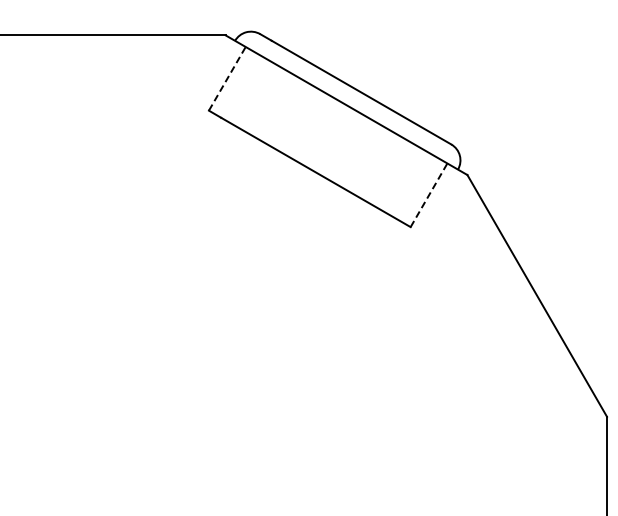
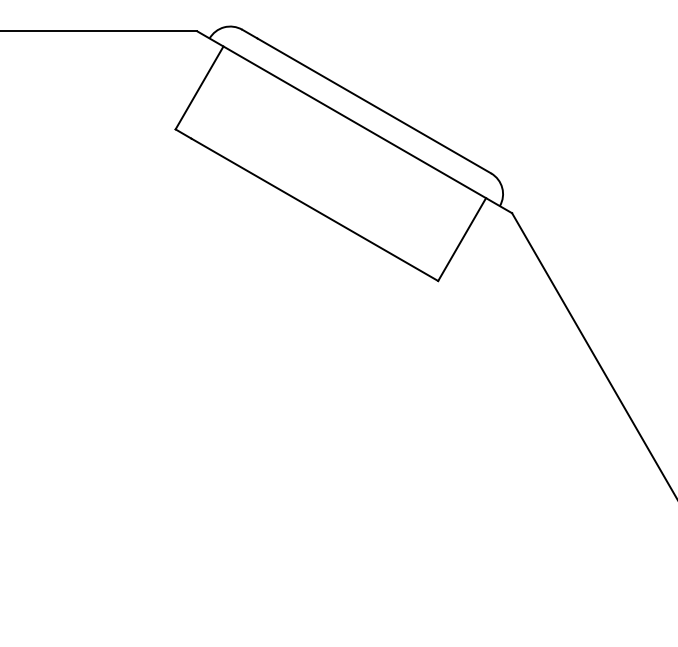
line: (227, 78) -> (199, 87), dashed -> solid
line: (429, 195) -> (462, 239), dashed -> solid

